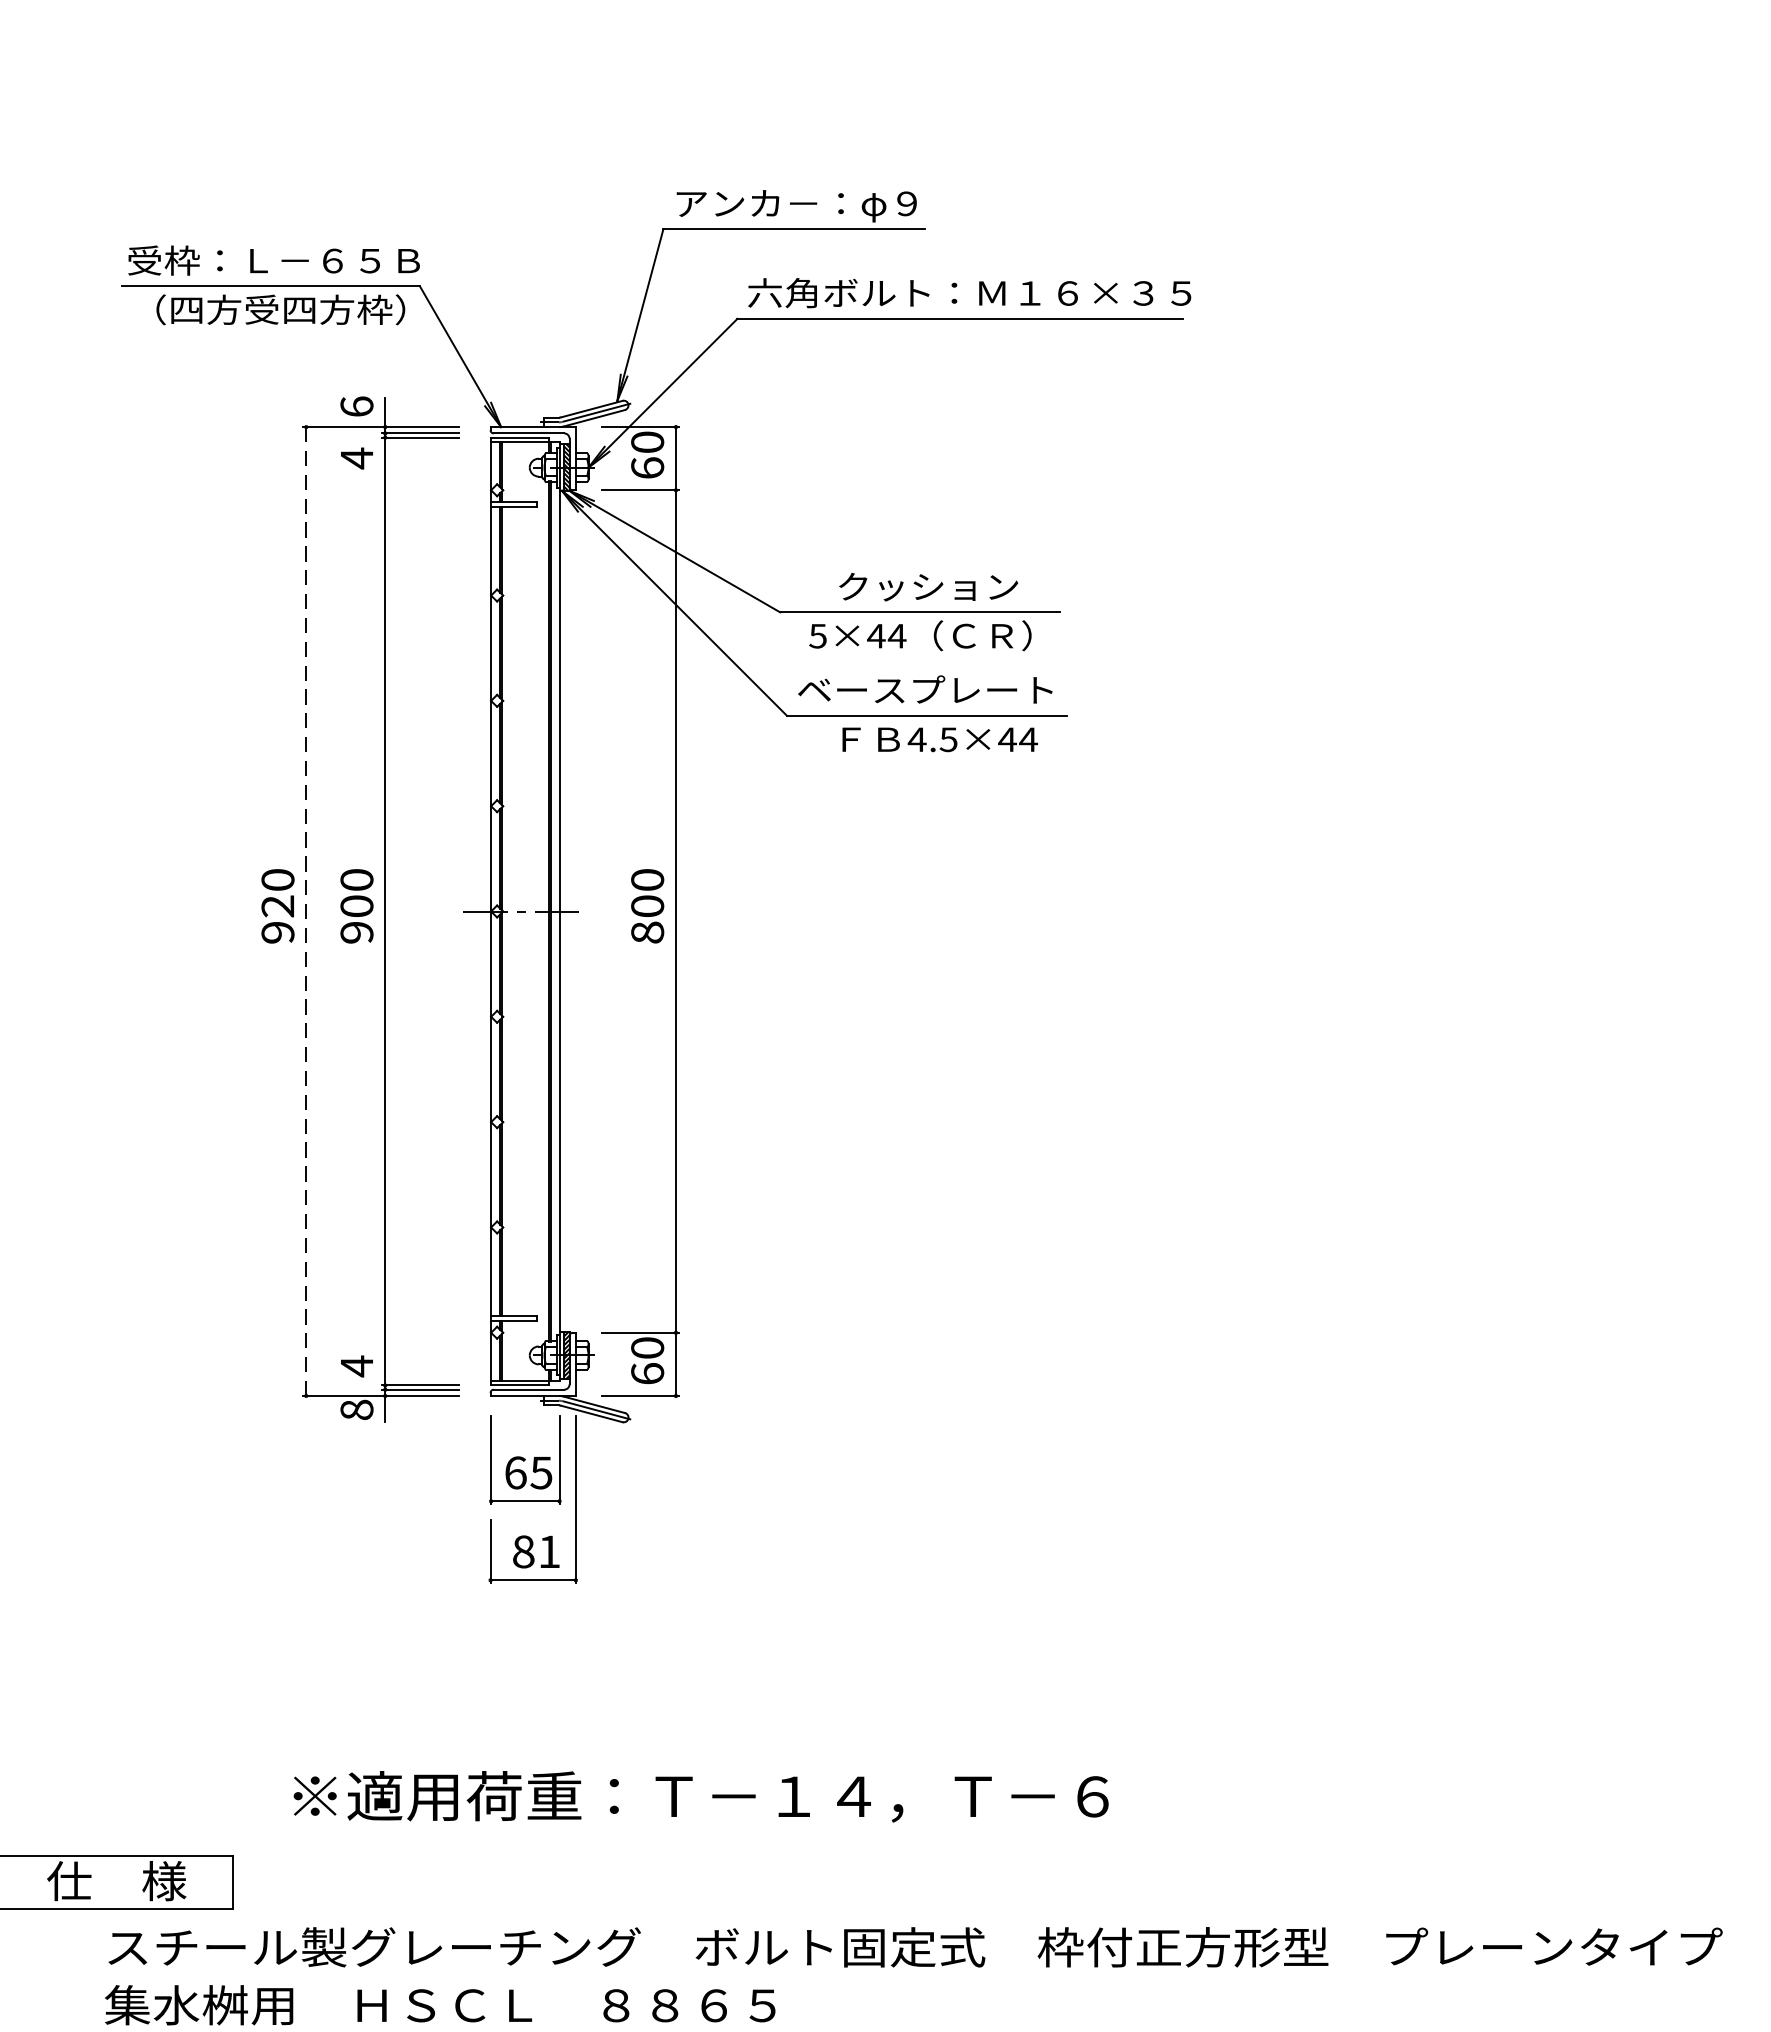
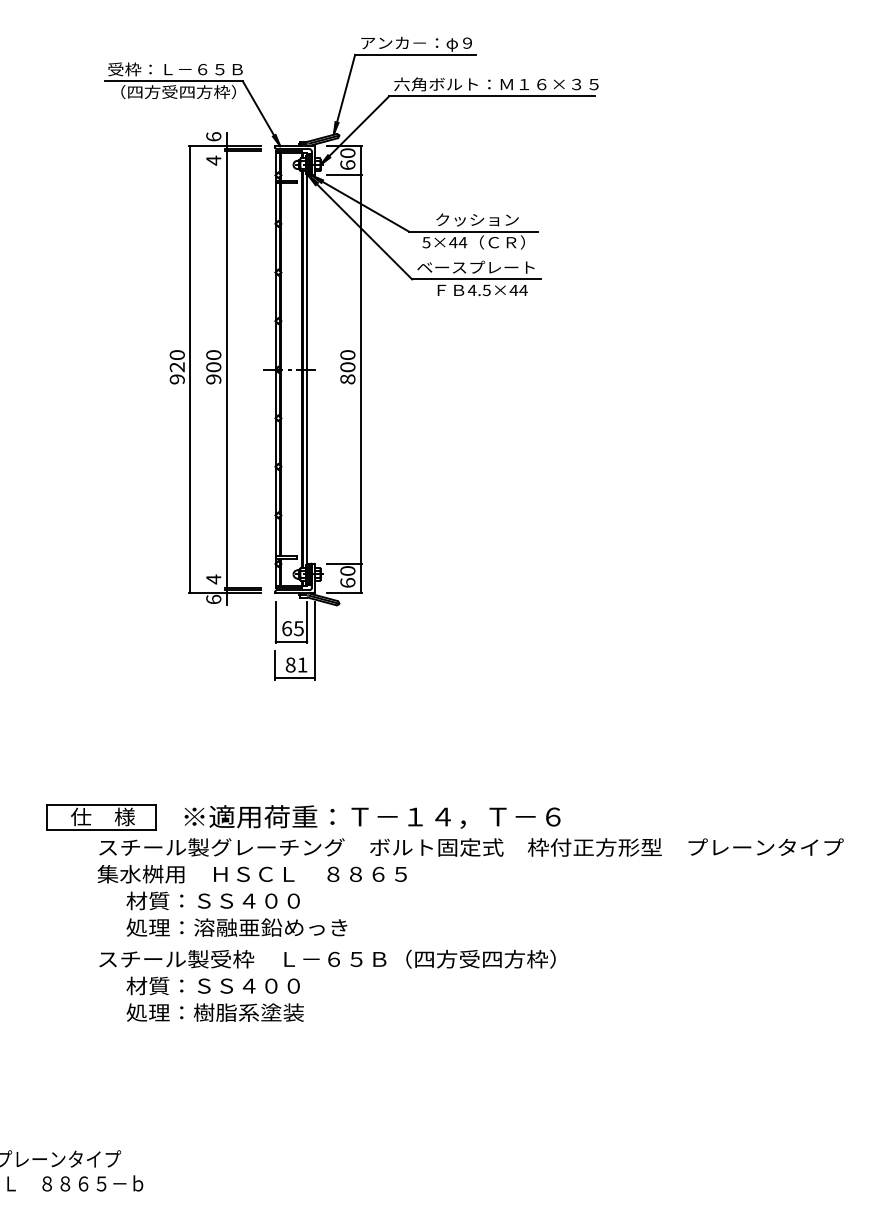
line: (306, 913) -> (190, 370), dashed -> solid
text: (356, 1409) -> (213, 599), 8 -> 6
text: (701, 1795) -> (372, 816), moved

